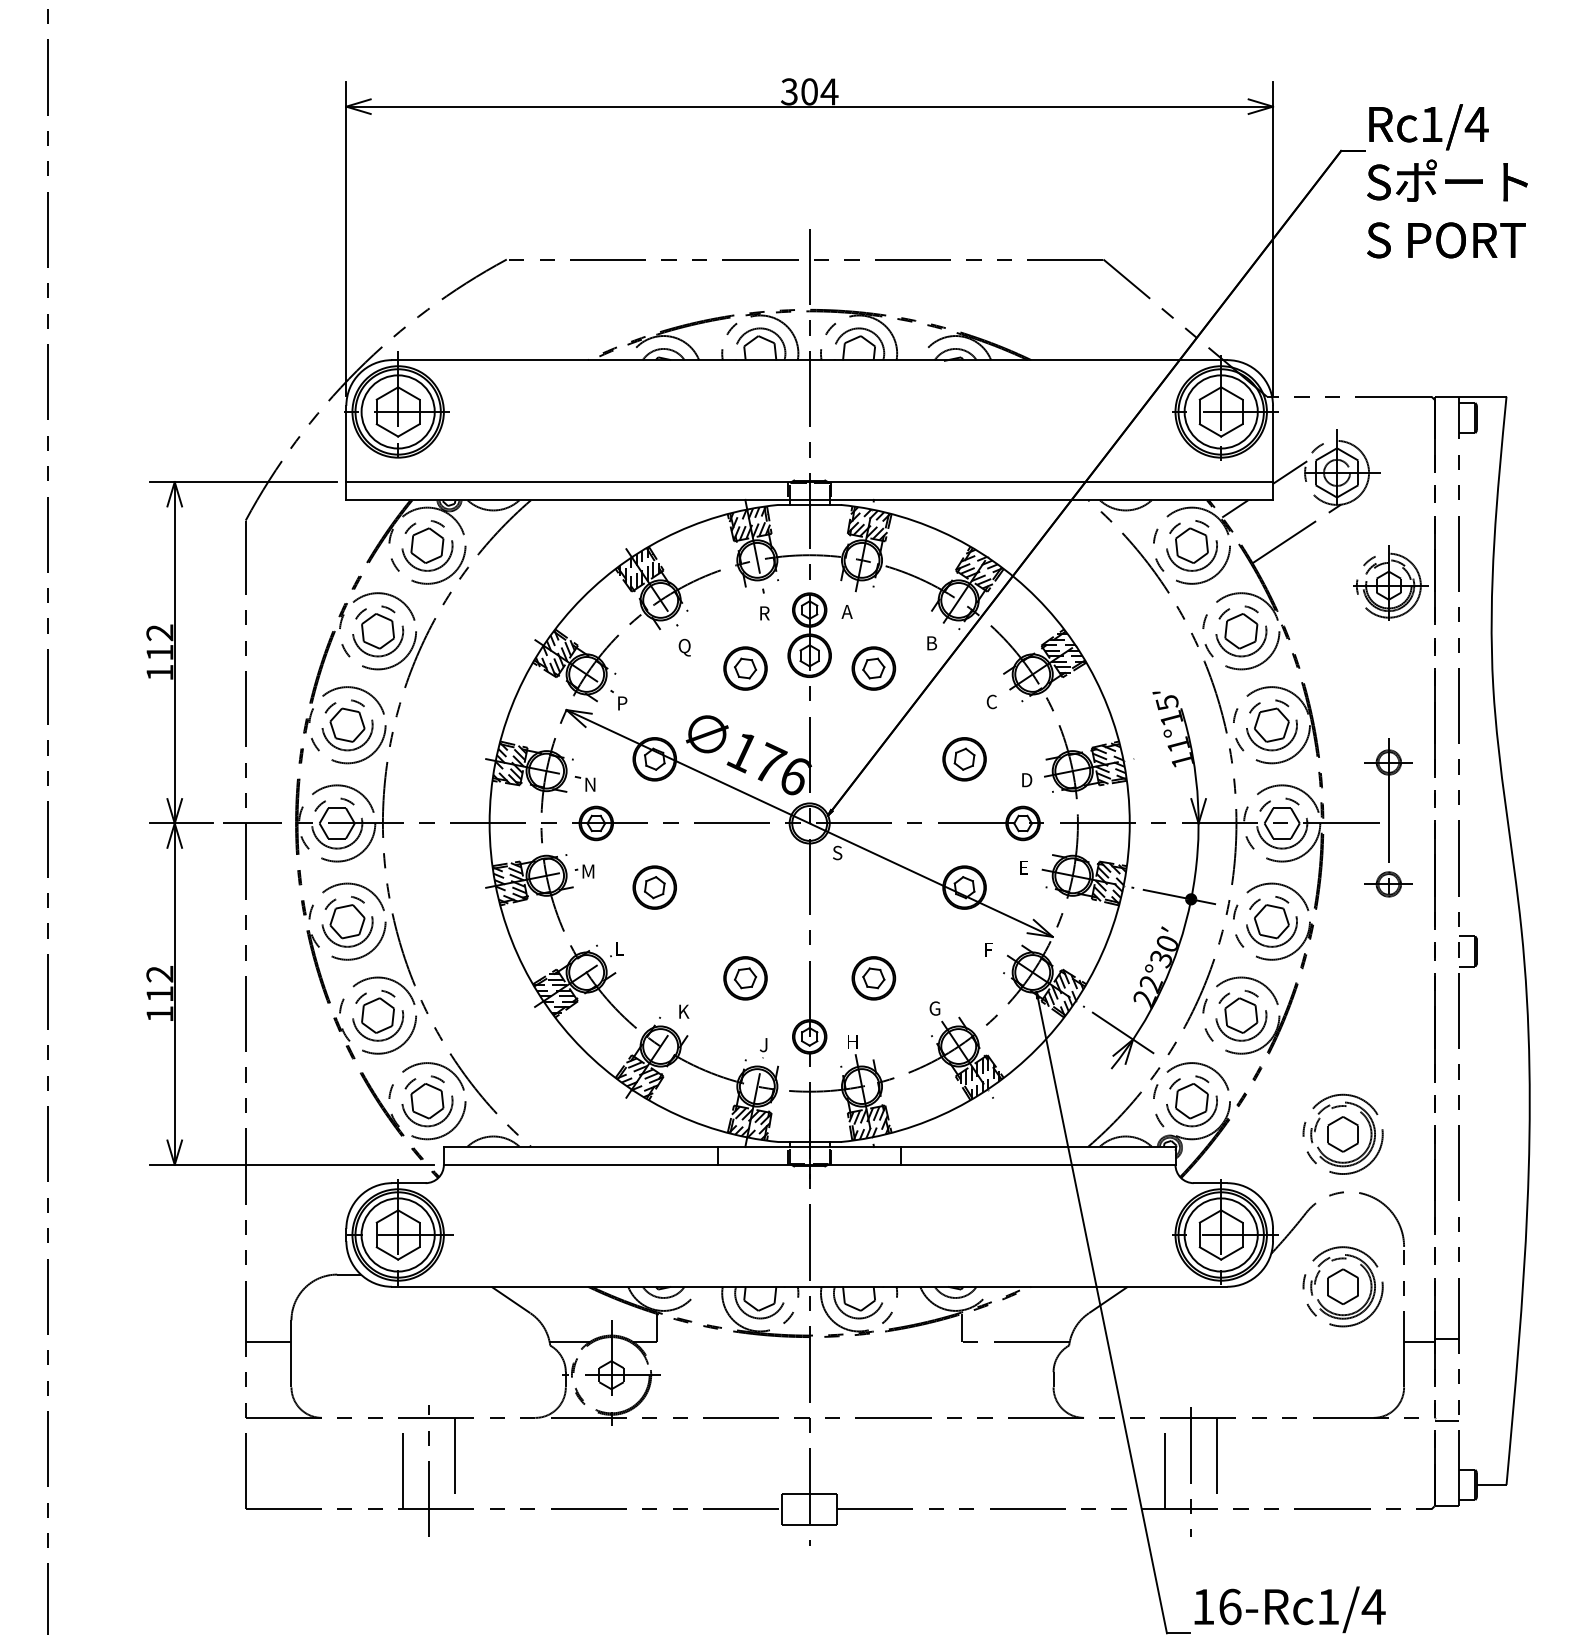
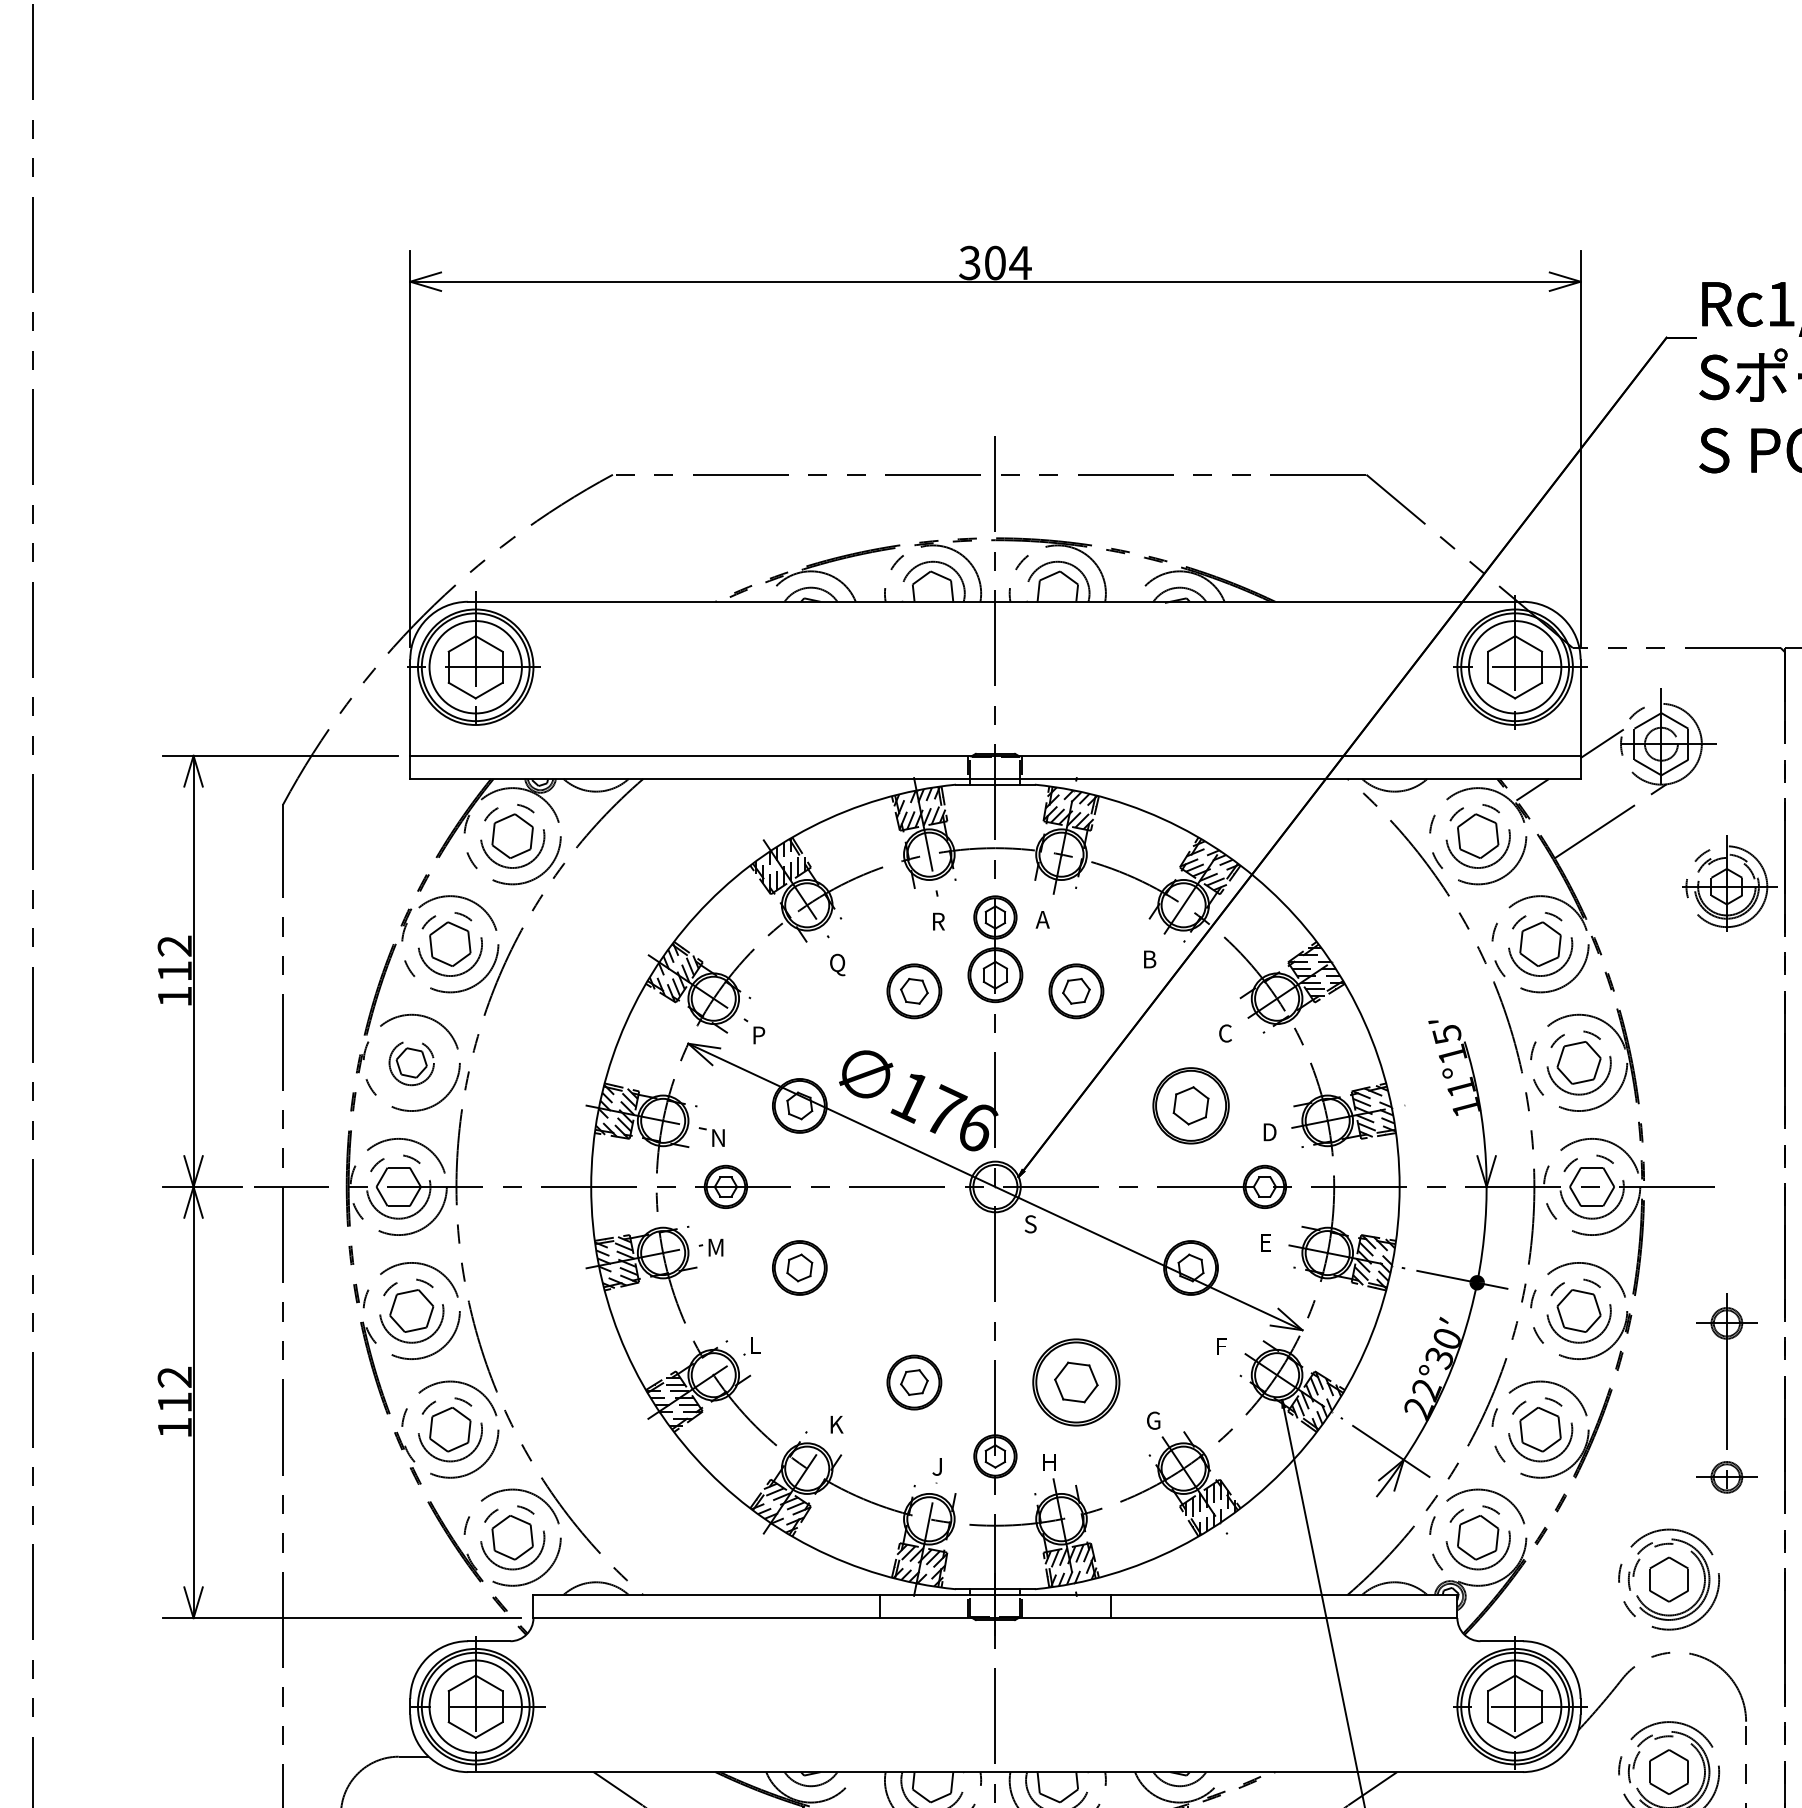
part: (347, 725) -> (411, 1063), size x0.7
part: (964, 759) -> (1190, 1106), size x1.4
part: (1388, 817) -> (1726, 1392), moved
part: (873, 978) -> (1076, 1382), size x1.6

